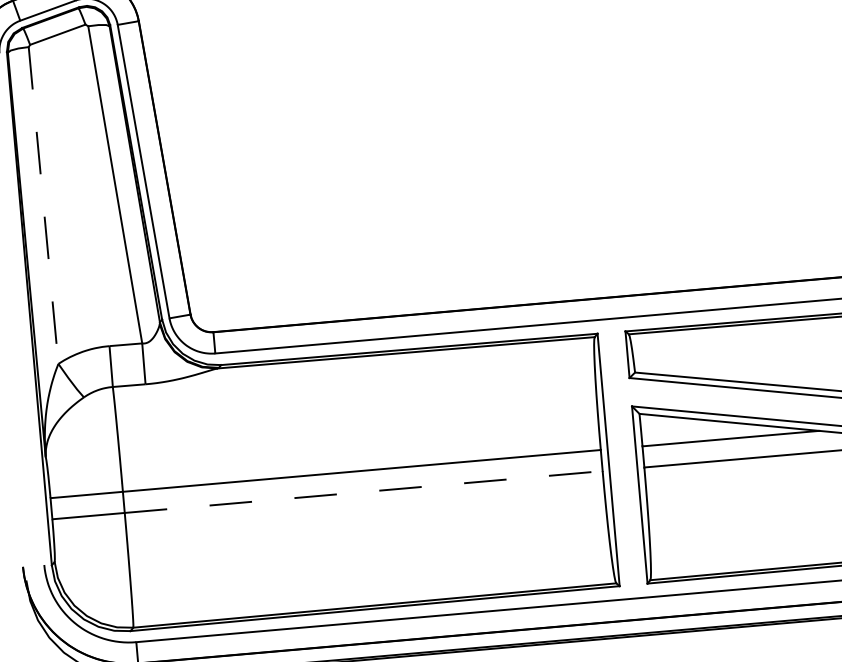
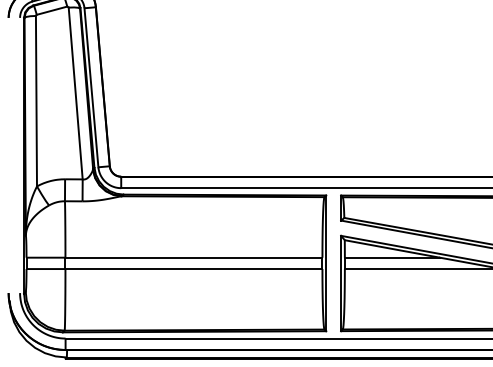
line: (43, 206) -> (36, 101), dashed -> solid
line: (364, 492) -> (194, 269), dashed -> solid

